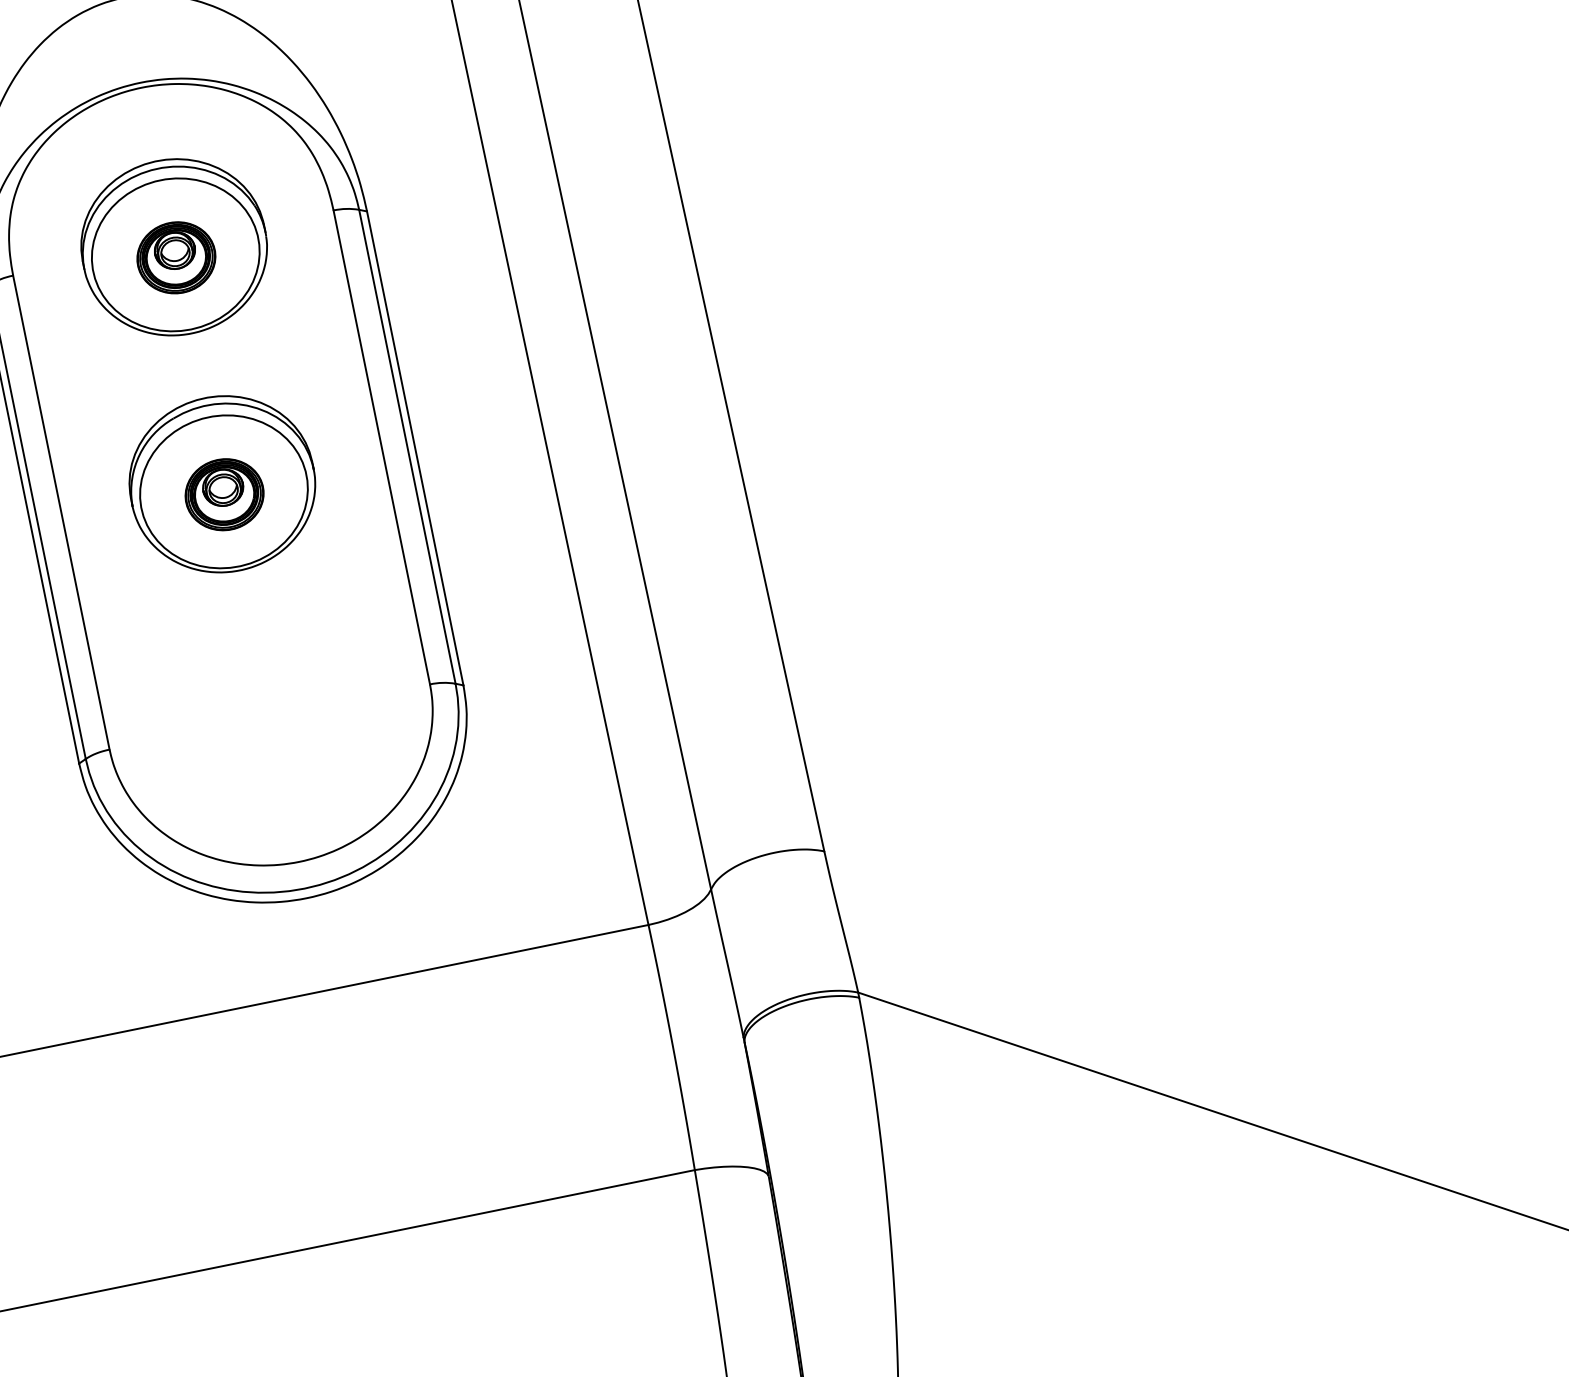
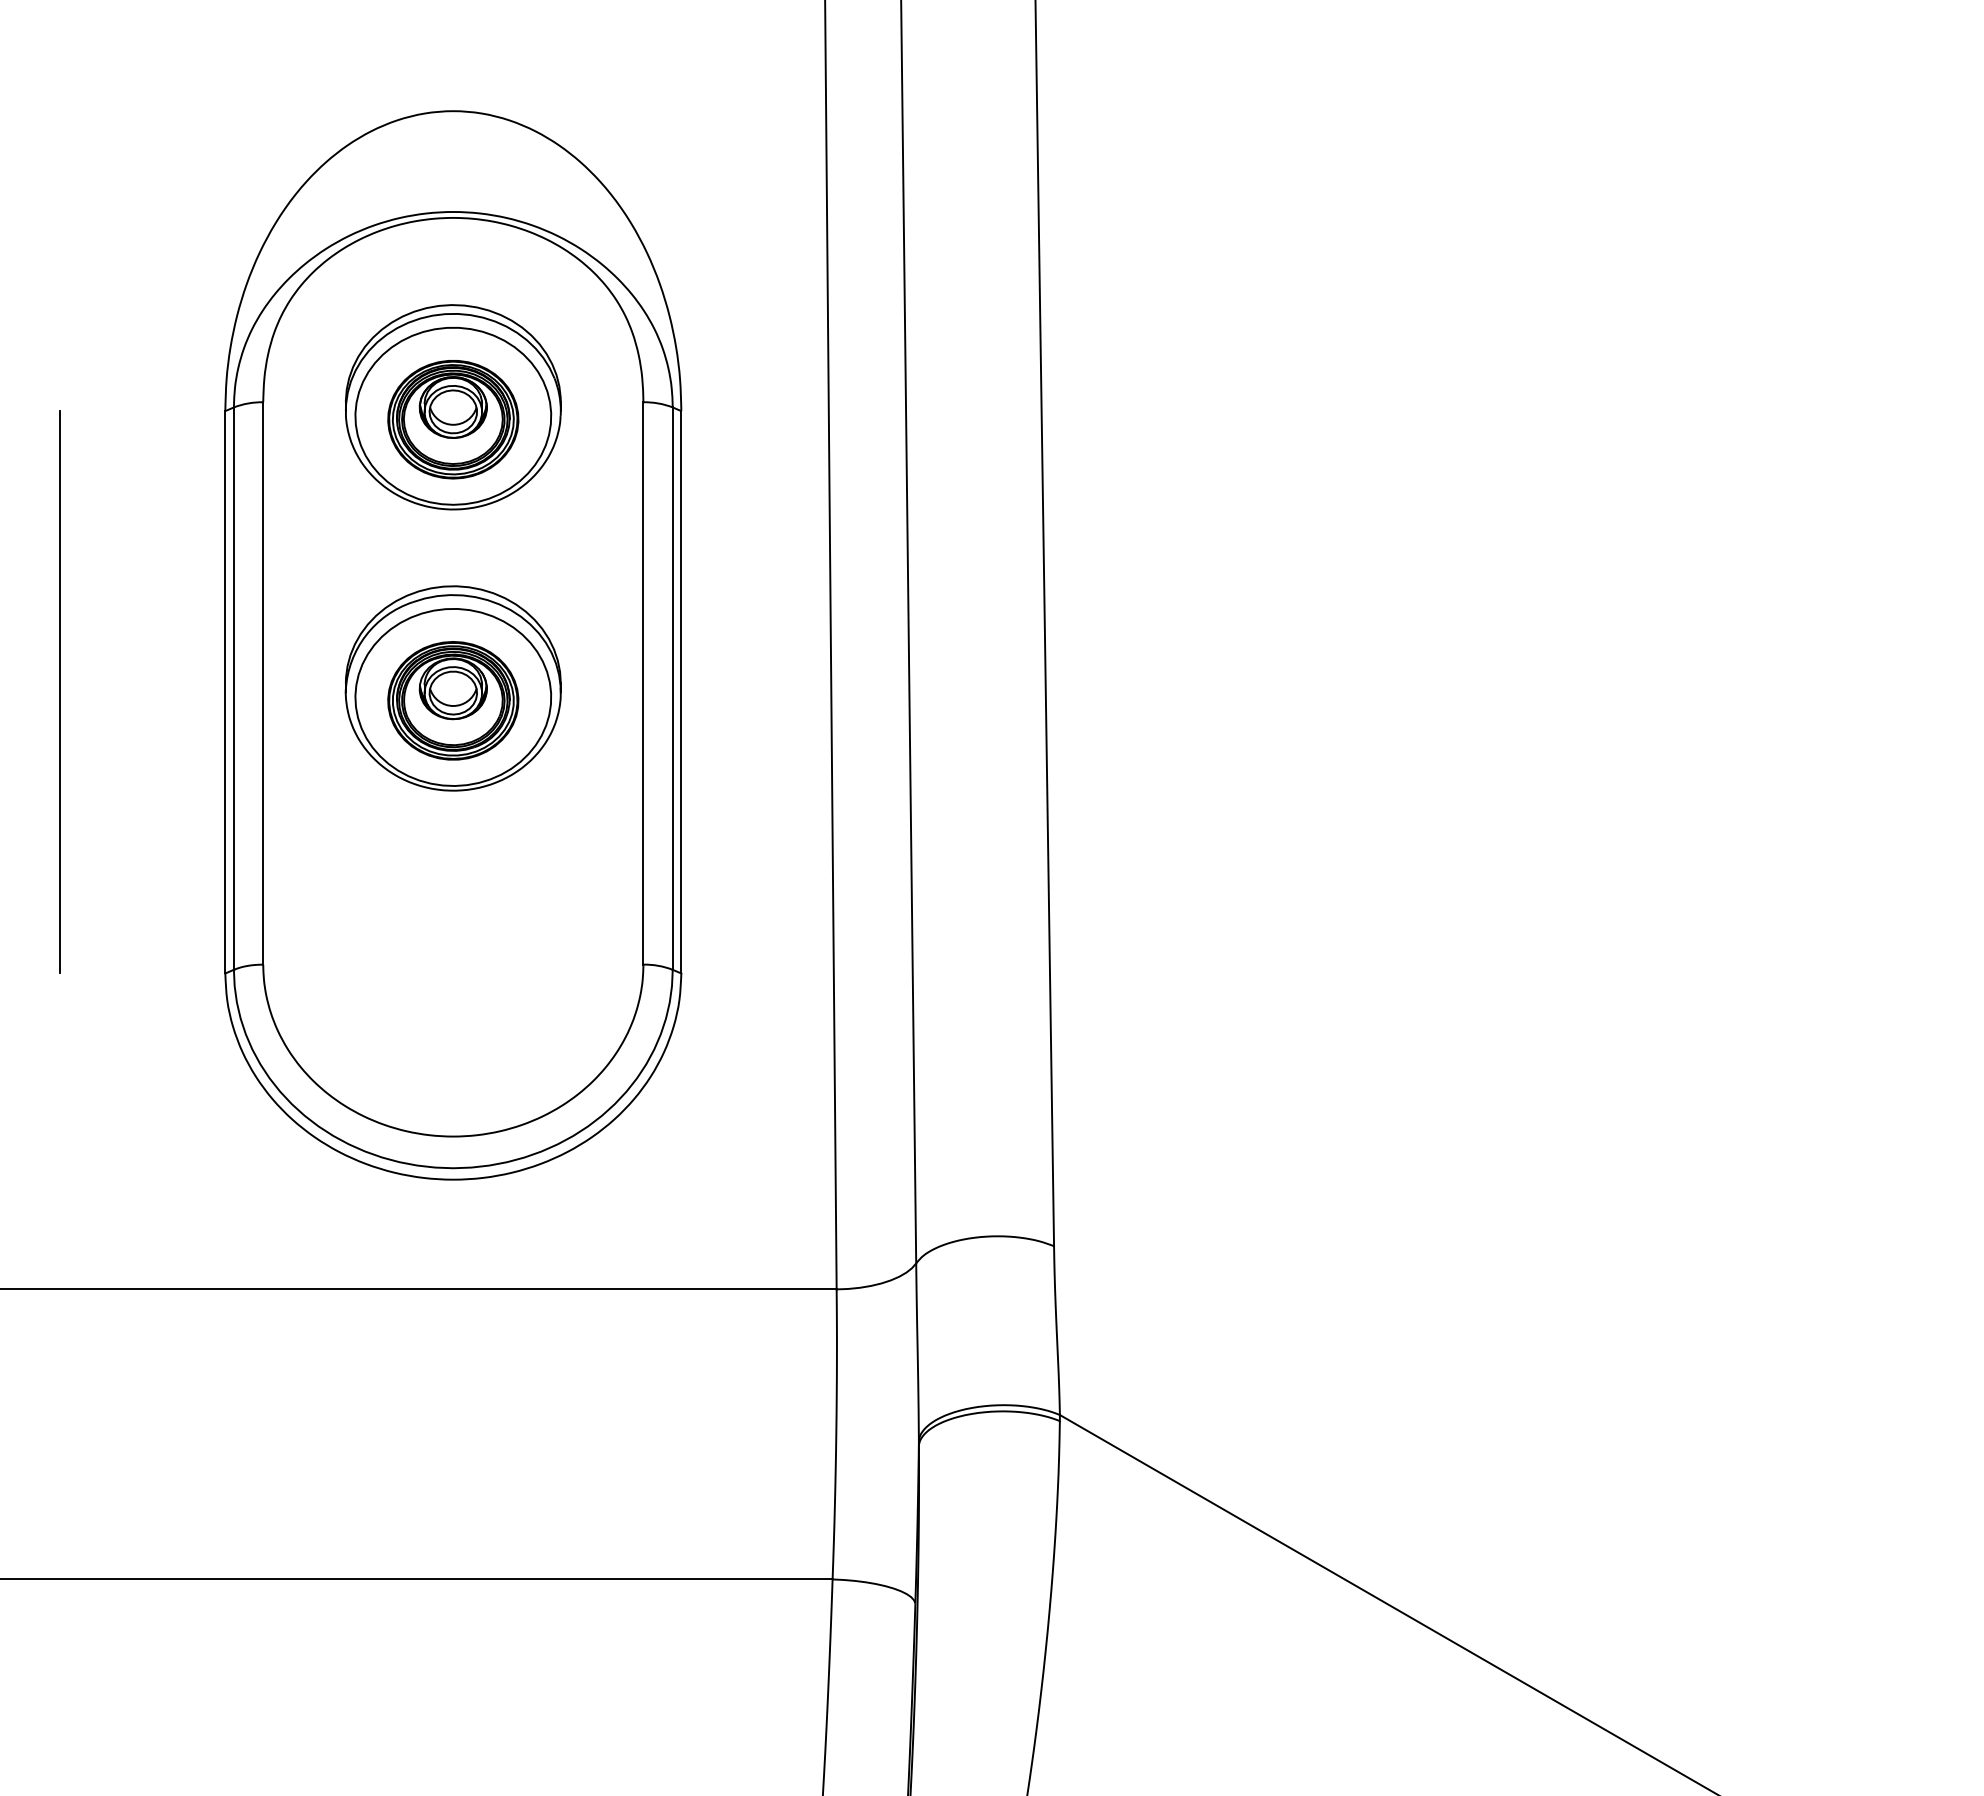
part: (176, 257) -> (453, 419), size x1.43
part: (224, 494) -> (453, 700), size x1.43

